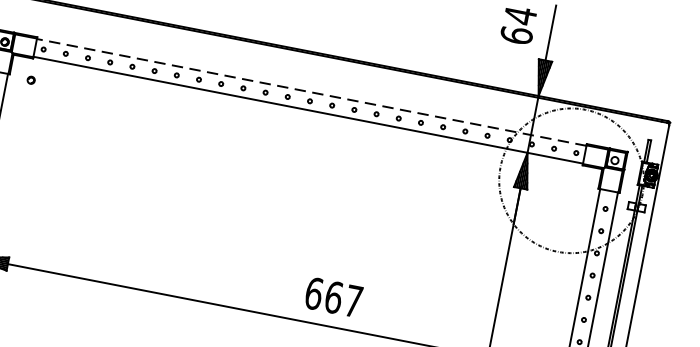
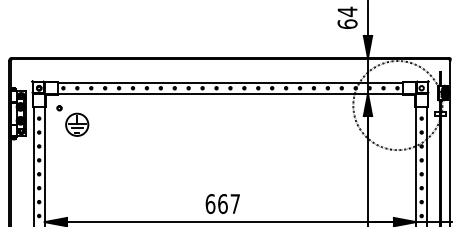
line: (310, 91) -> (229, 82), dashed -> solid
part: (54, 111) -> (77, 124), added
text: (333, 296) -> (222, 203), moved

